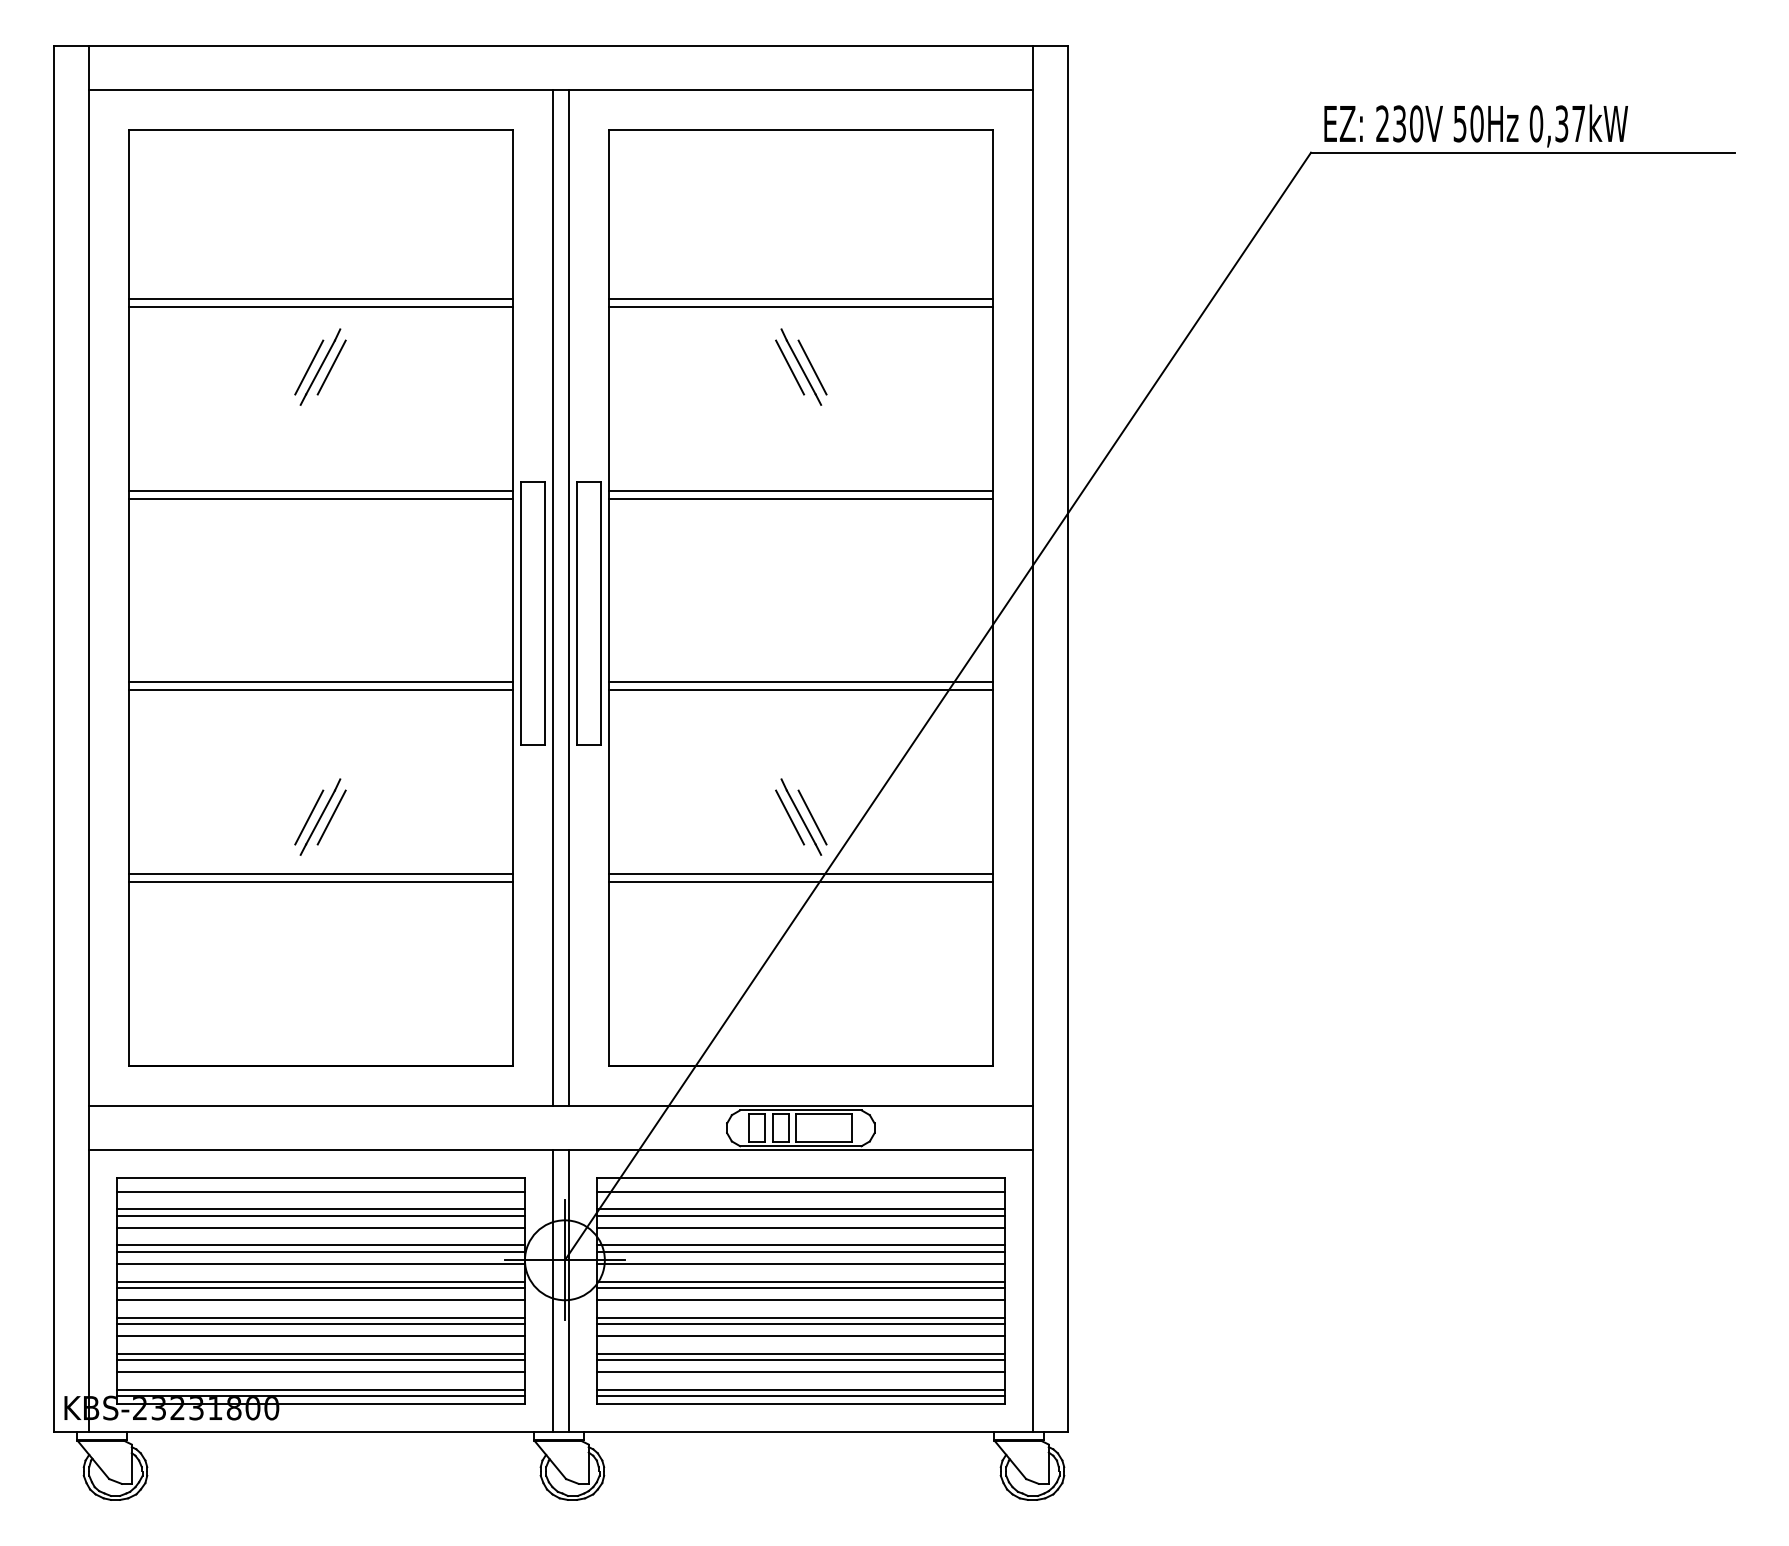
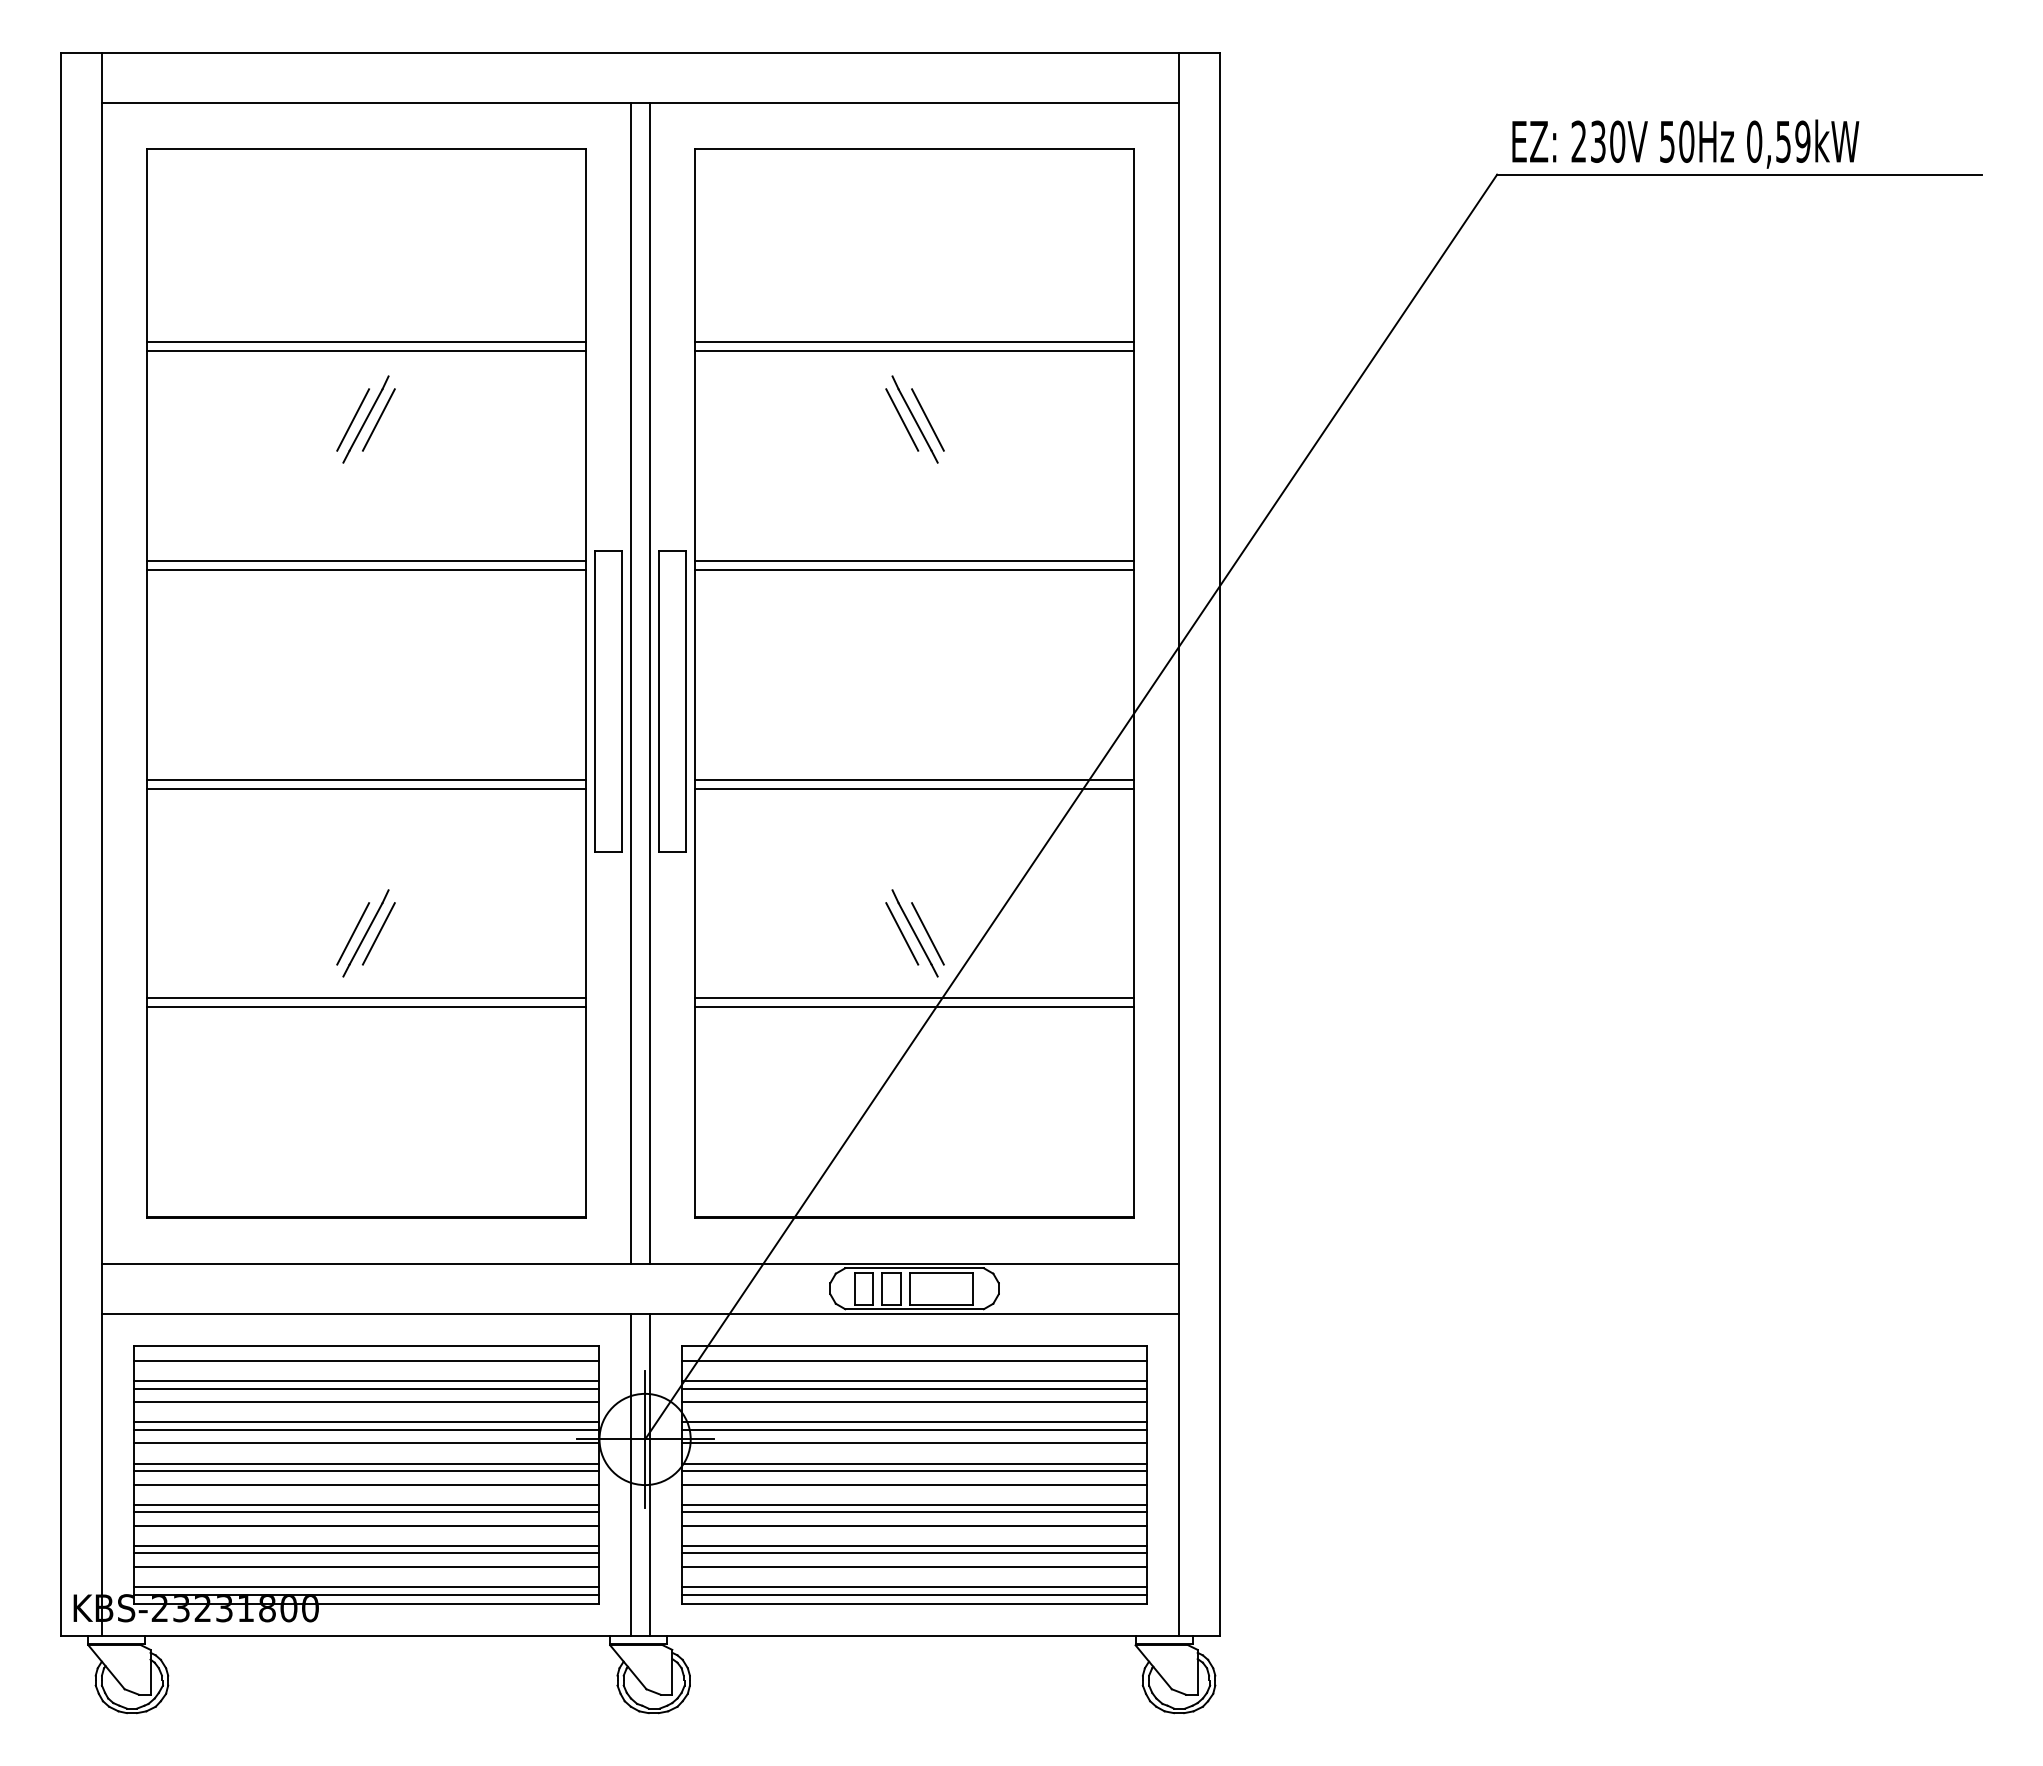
text: (1570, 123) -> (1793, 141), 0,37kW -> 0,59kW

